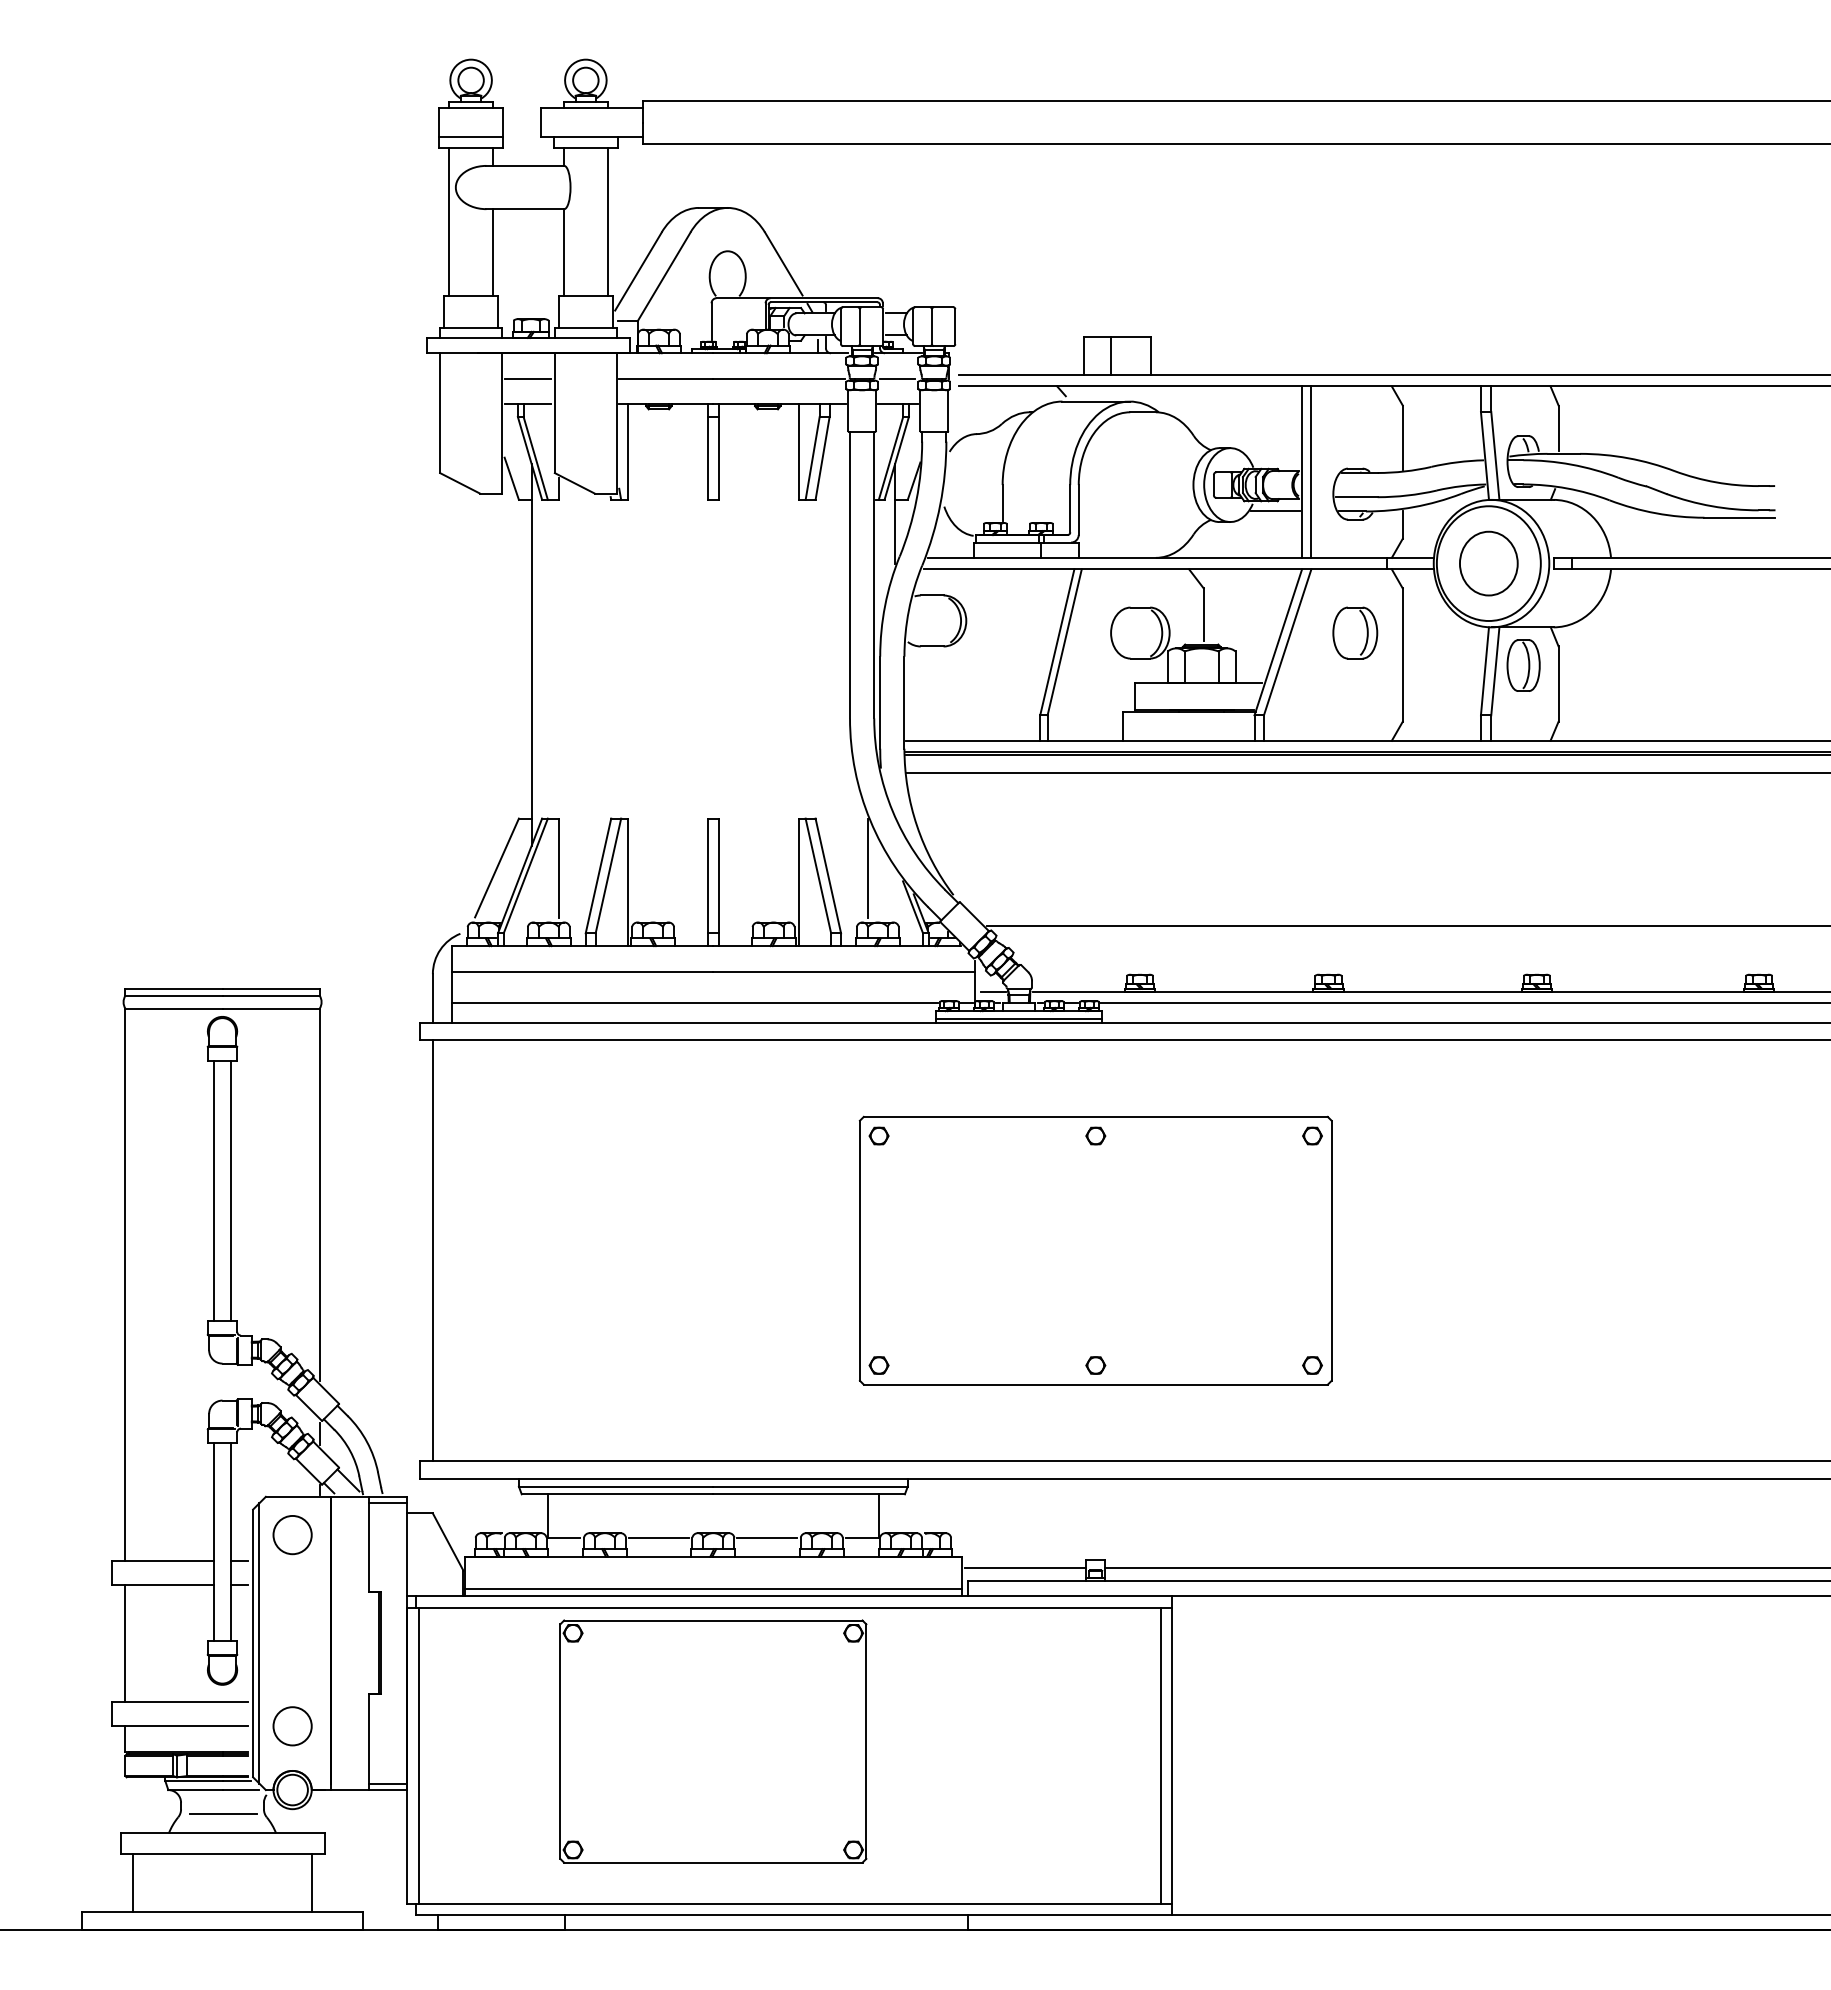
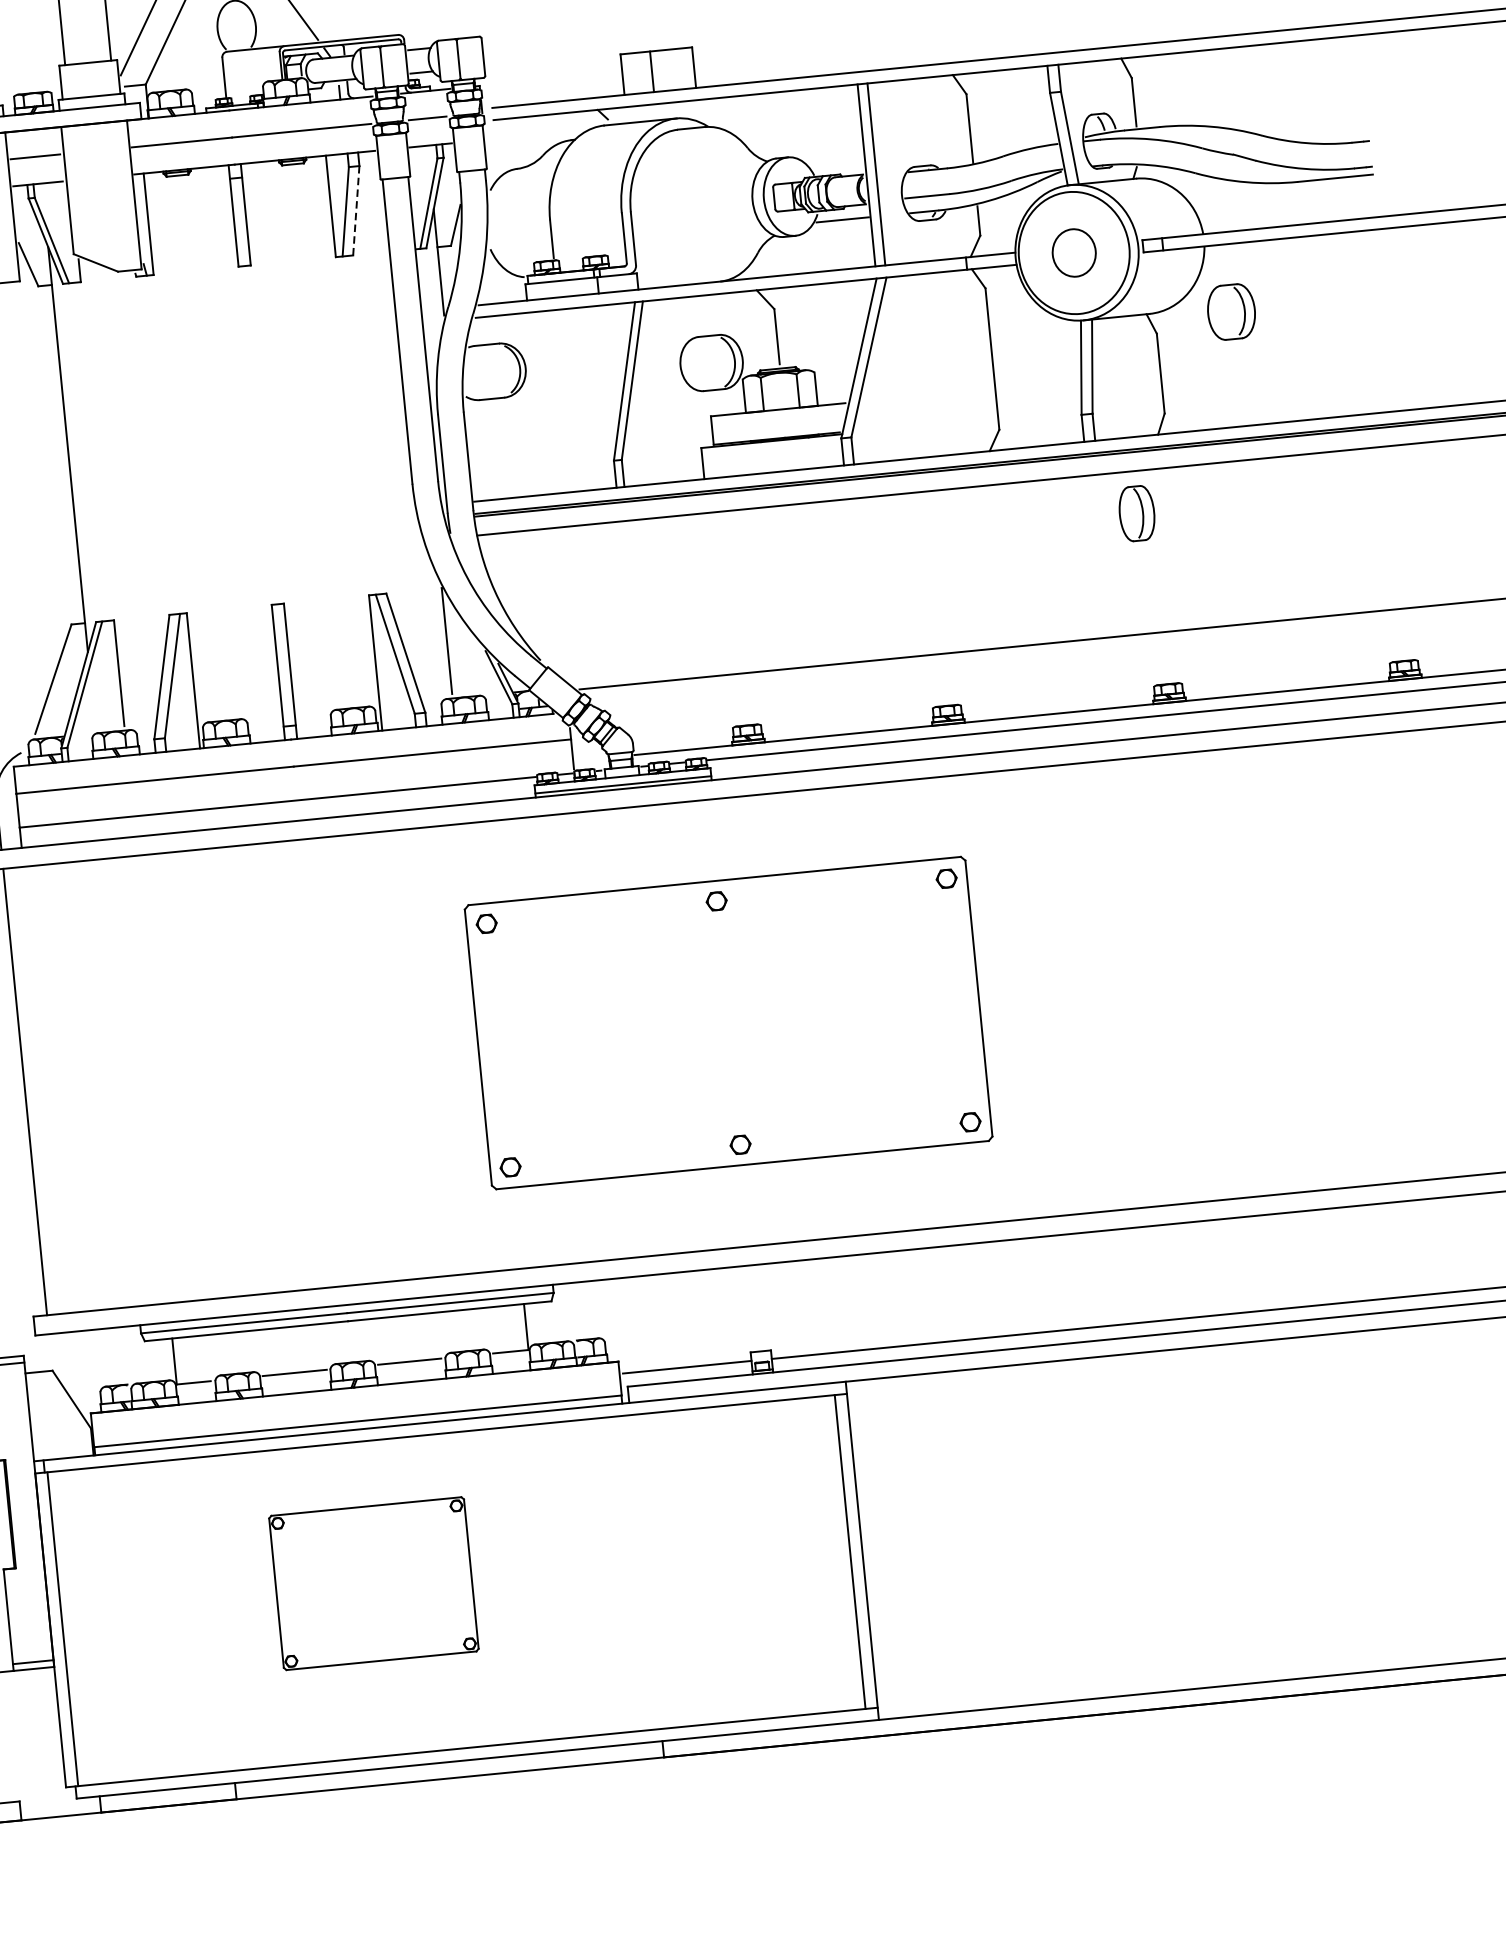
line: (822, 458) -> (356, 210), solid -> dashed
part: (1488, 563) -> (1073, 252), size x0.7
part: (1355, 632) -> (1231, 311), moved
part: (1523, 665) -> (1136, 513), moved
line: (993, 991) -> (593, 758), removed
part: (713, 1741) -> (374, 1583), size x0.6

